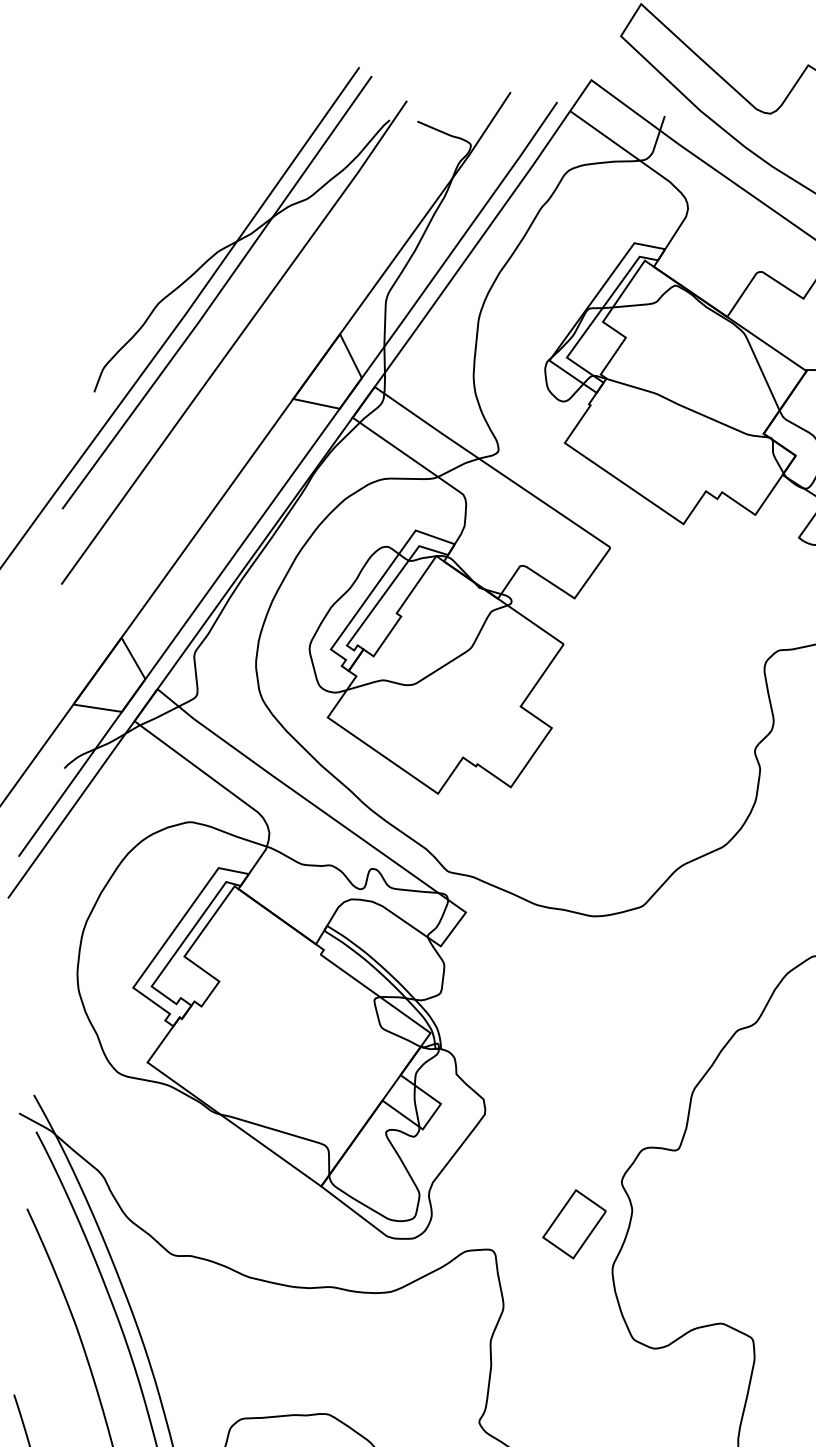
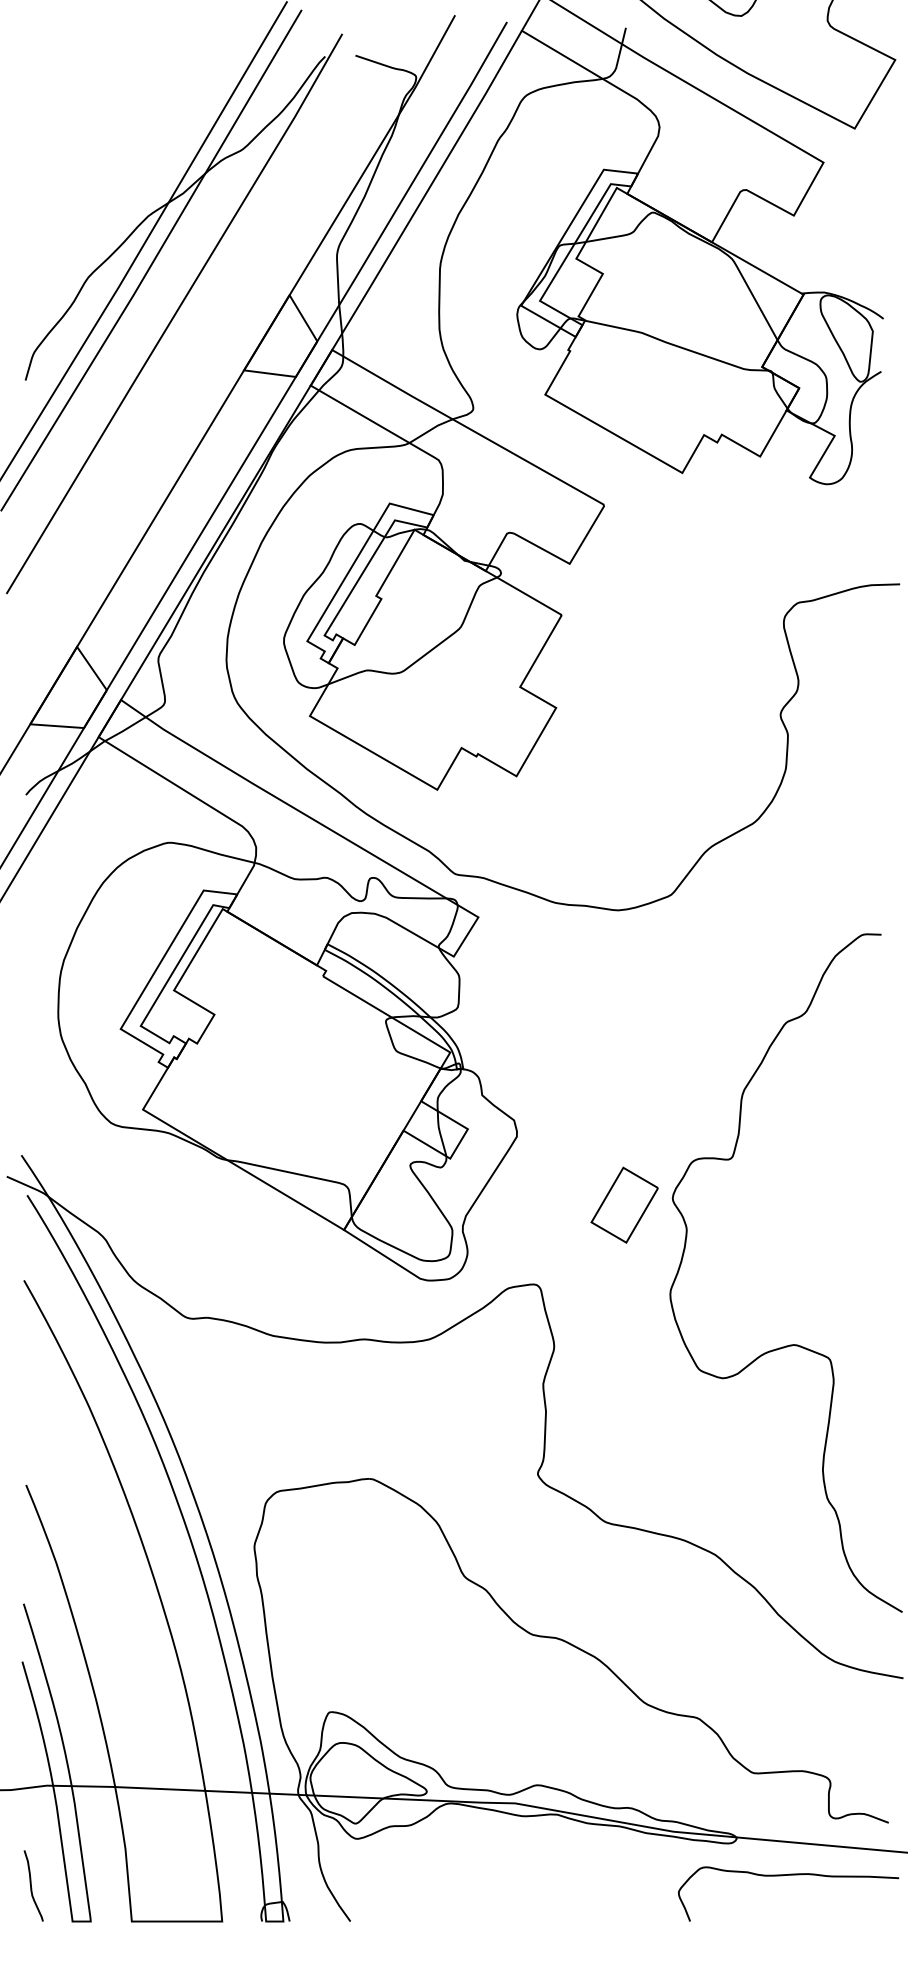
part: (574, 1223) -> (624, 1204), moved

